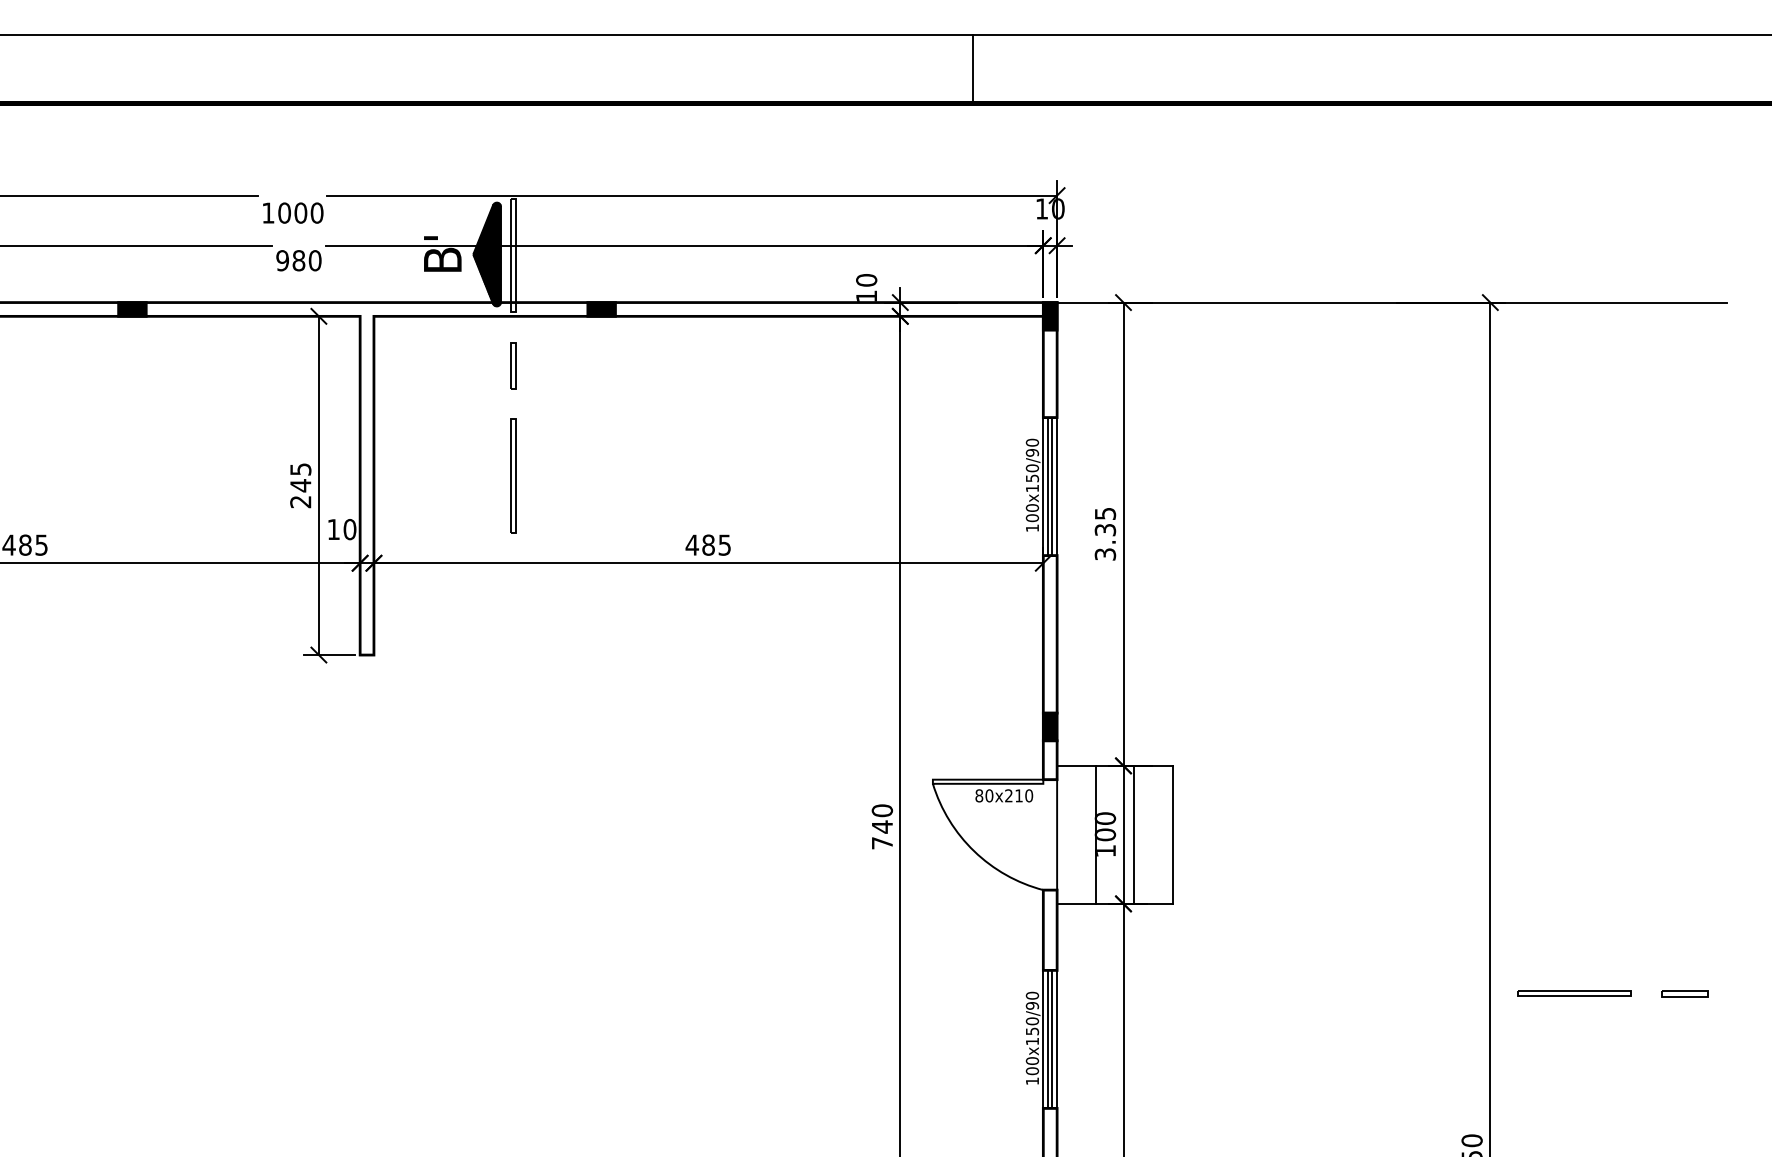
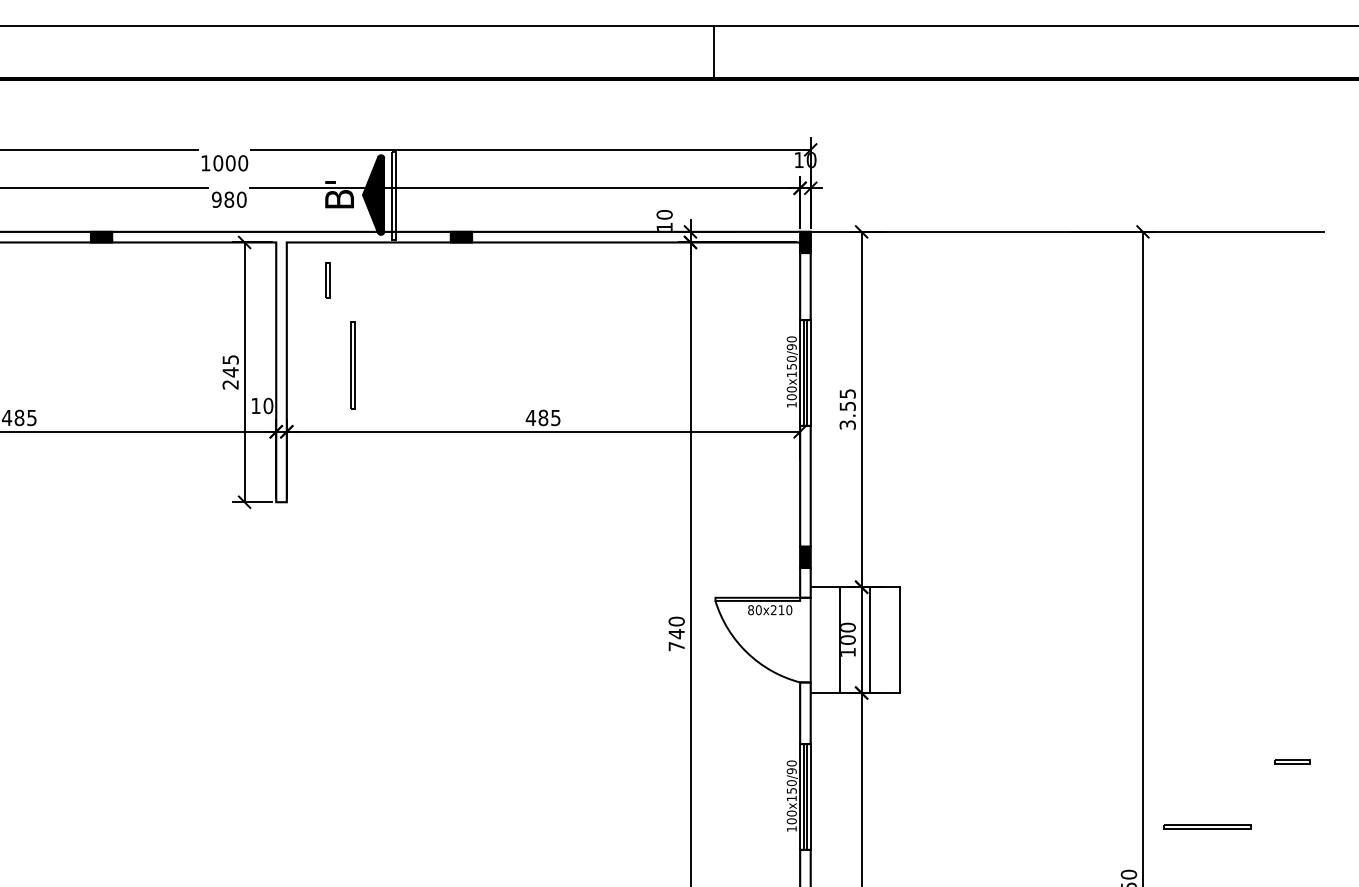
line: (973, 68) -> (714, 52), moved
part: (513, 365) -> (327, 280), moved
part: (513, 476) -> (352, 365), moved
text: (1103, 528) -> (846, 405), 3.35 -> 3.55
part: (1574, 993) -> (1207, 826), moved

